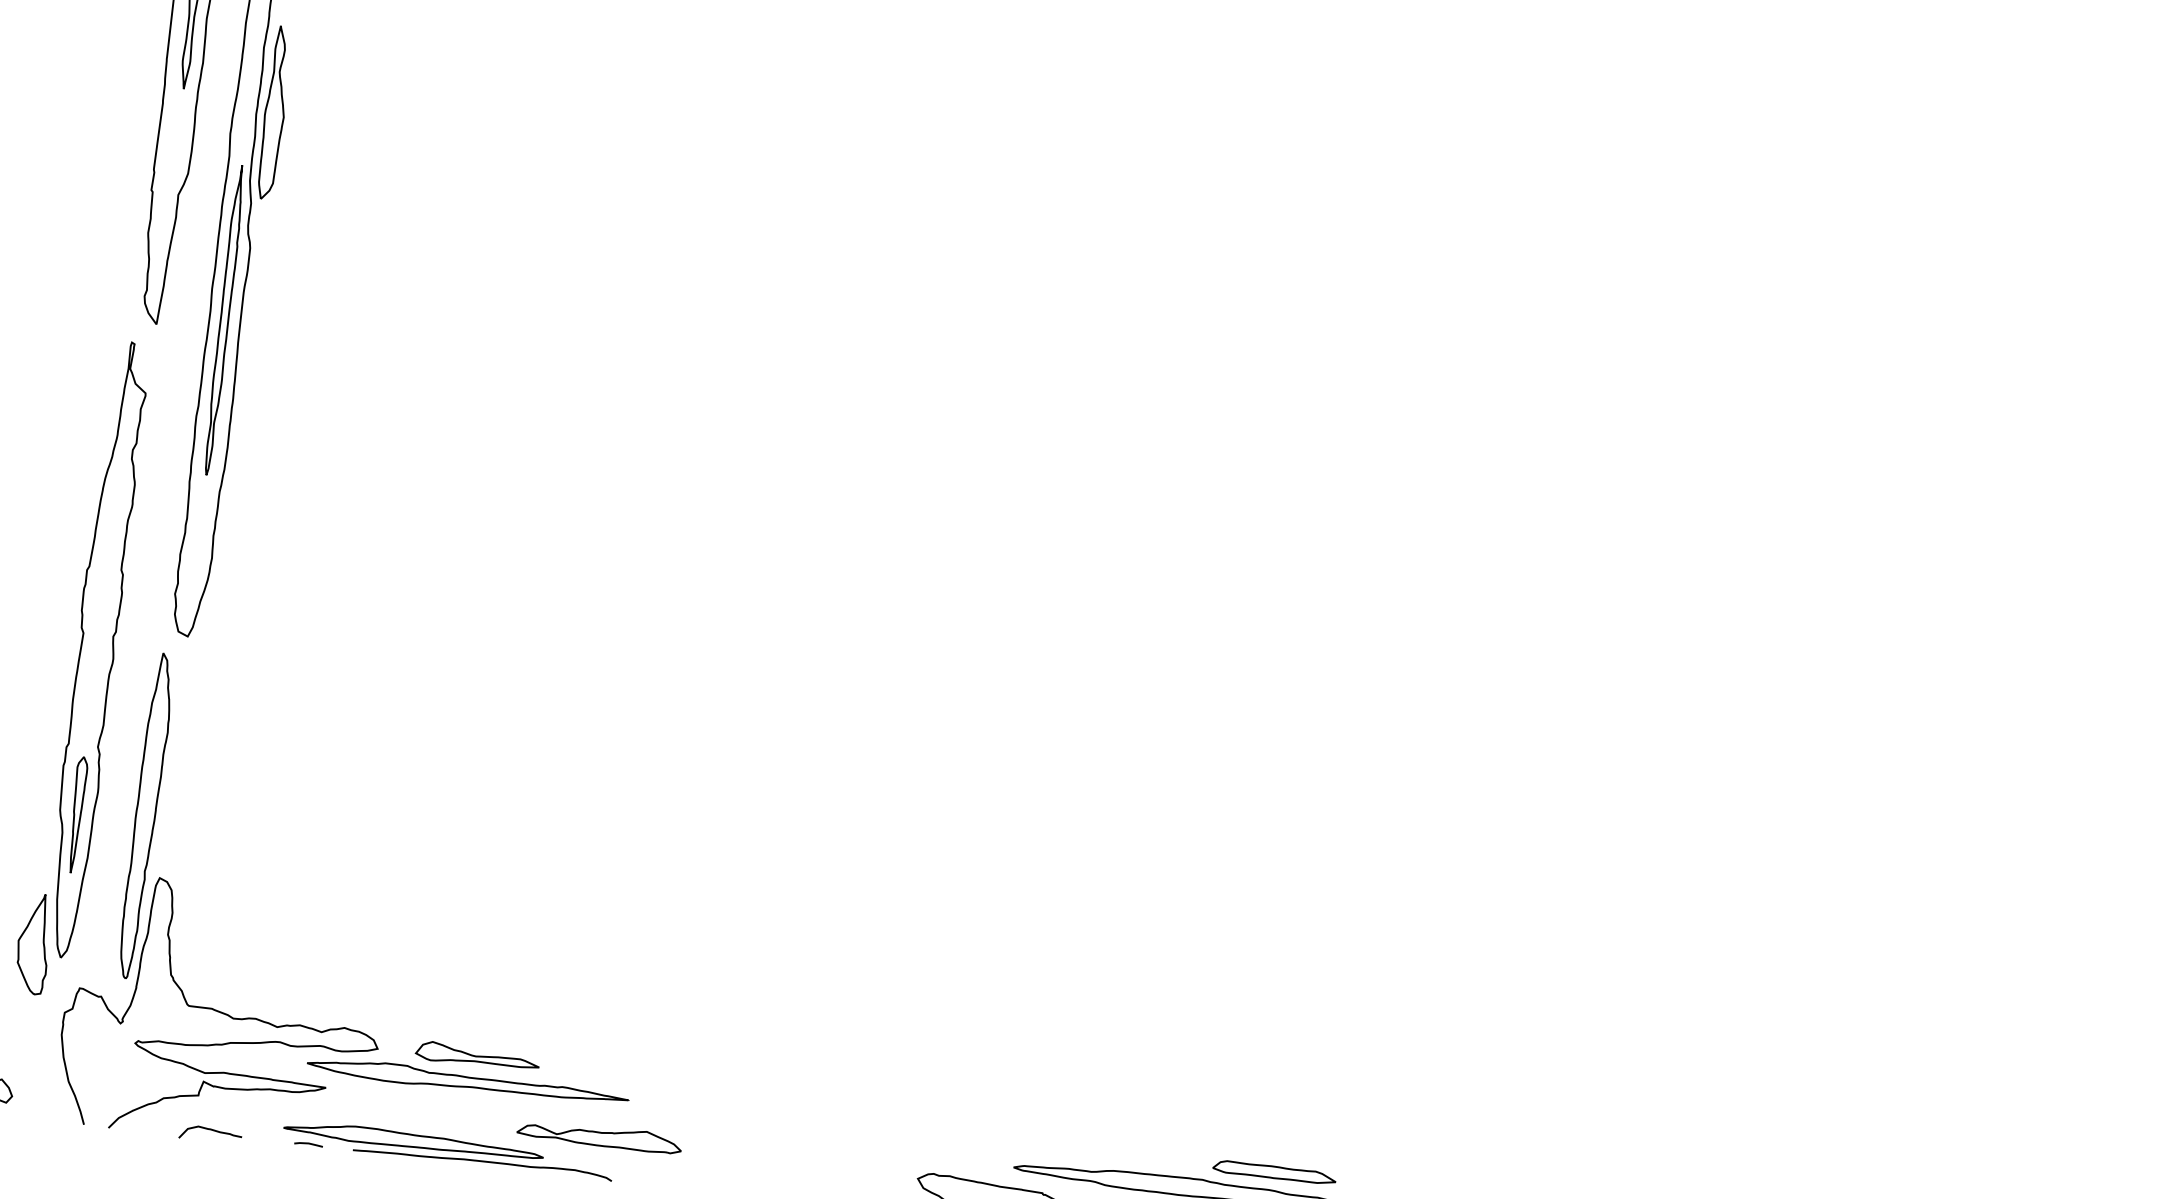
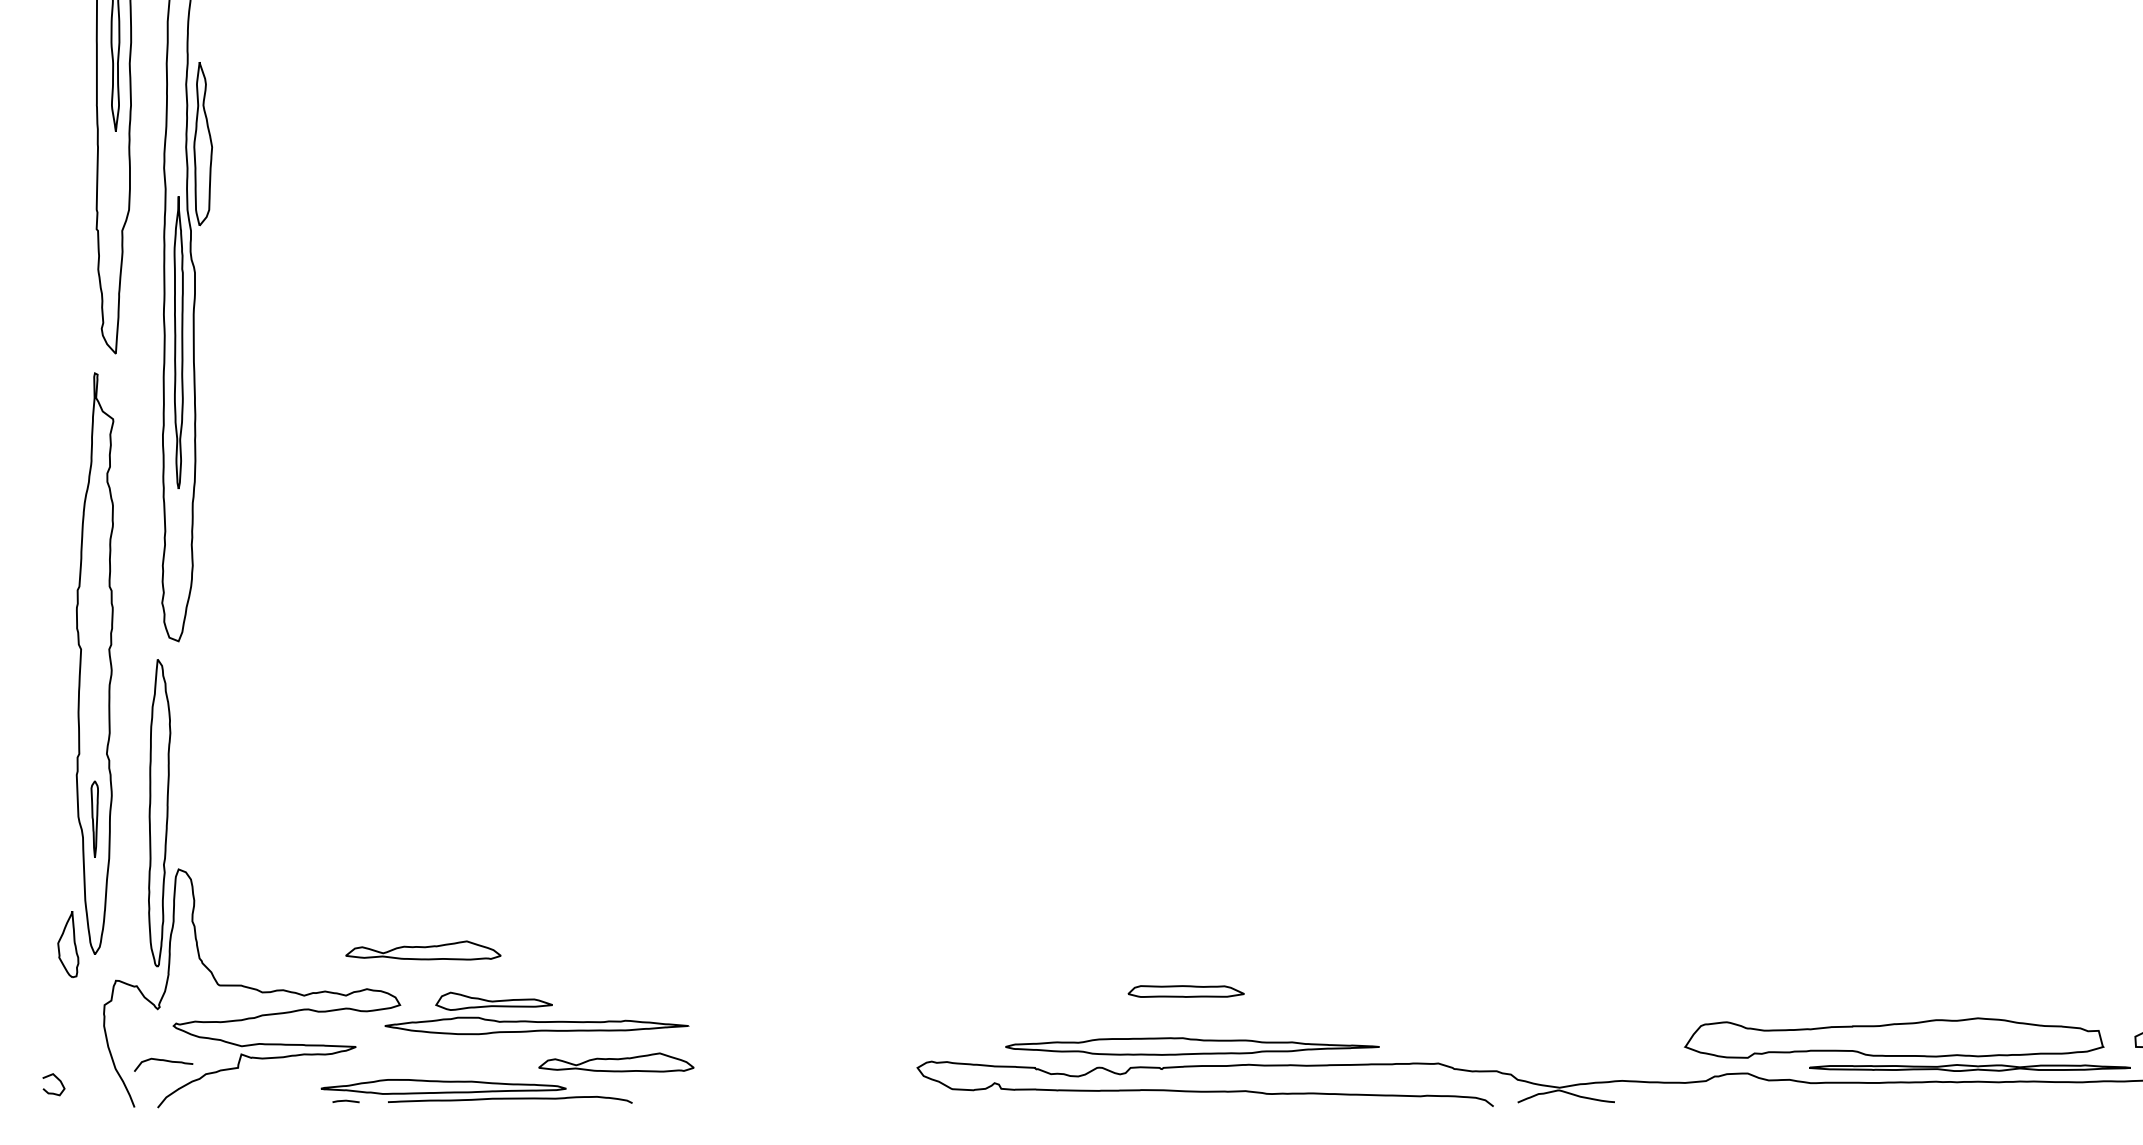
part: (76, 814) -> (94, 819), size x0.7
part: (33, 944) -> (68, 944), size x0.7
part: (409, 993) -> (423, 950), added
part: (467, 1081) -> (536, 1025), moved
curve: (210, 1130) -> (163, 1061), moved
part: (1273, 1172) -> (1185, 991), moved

